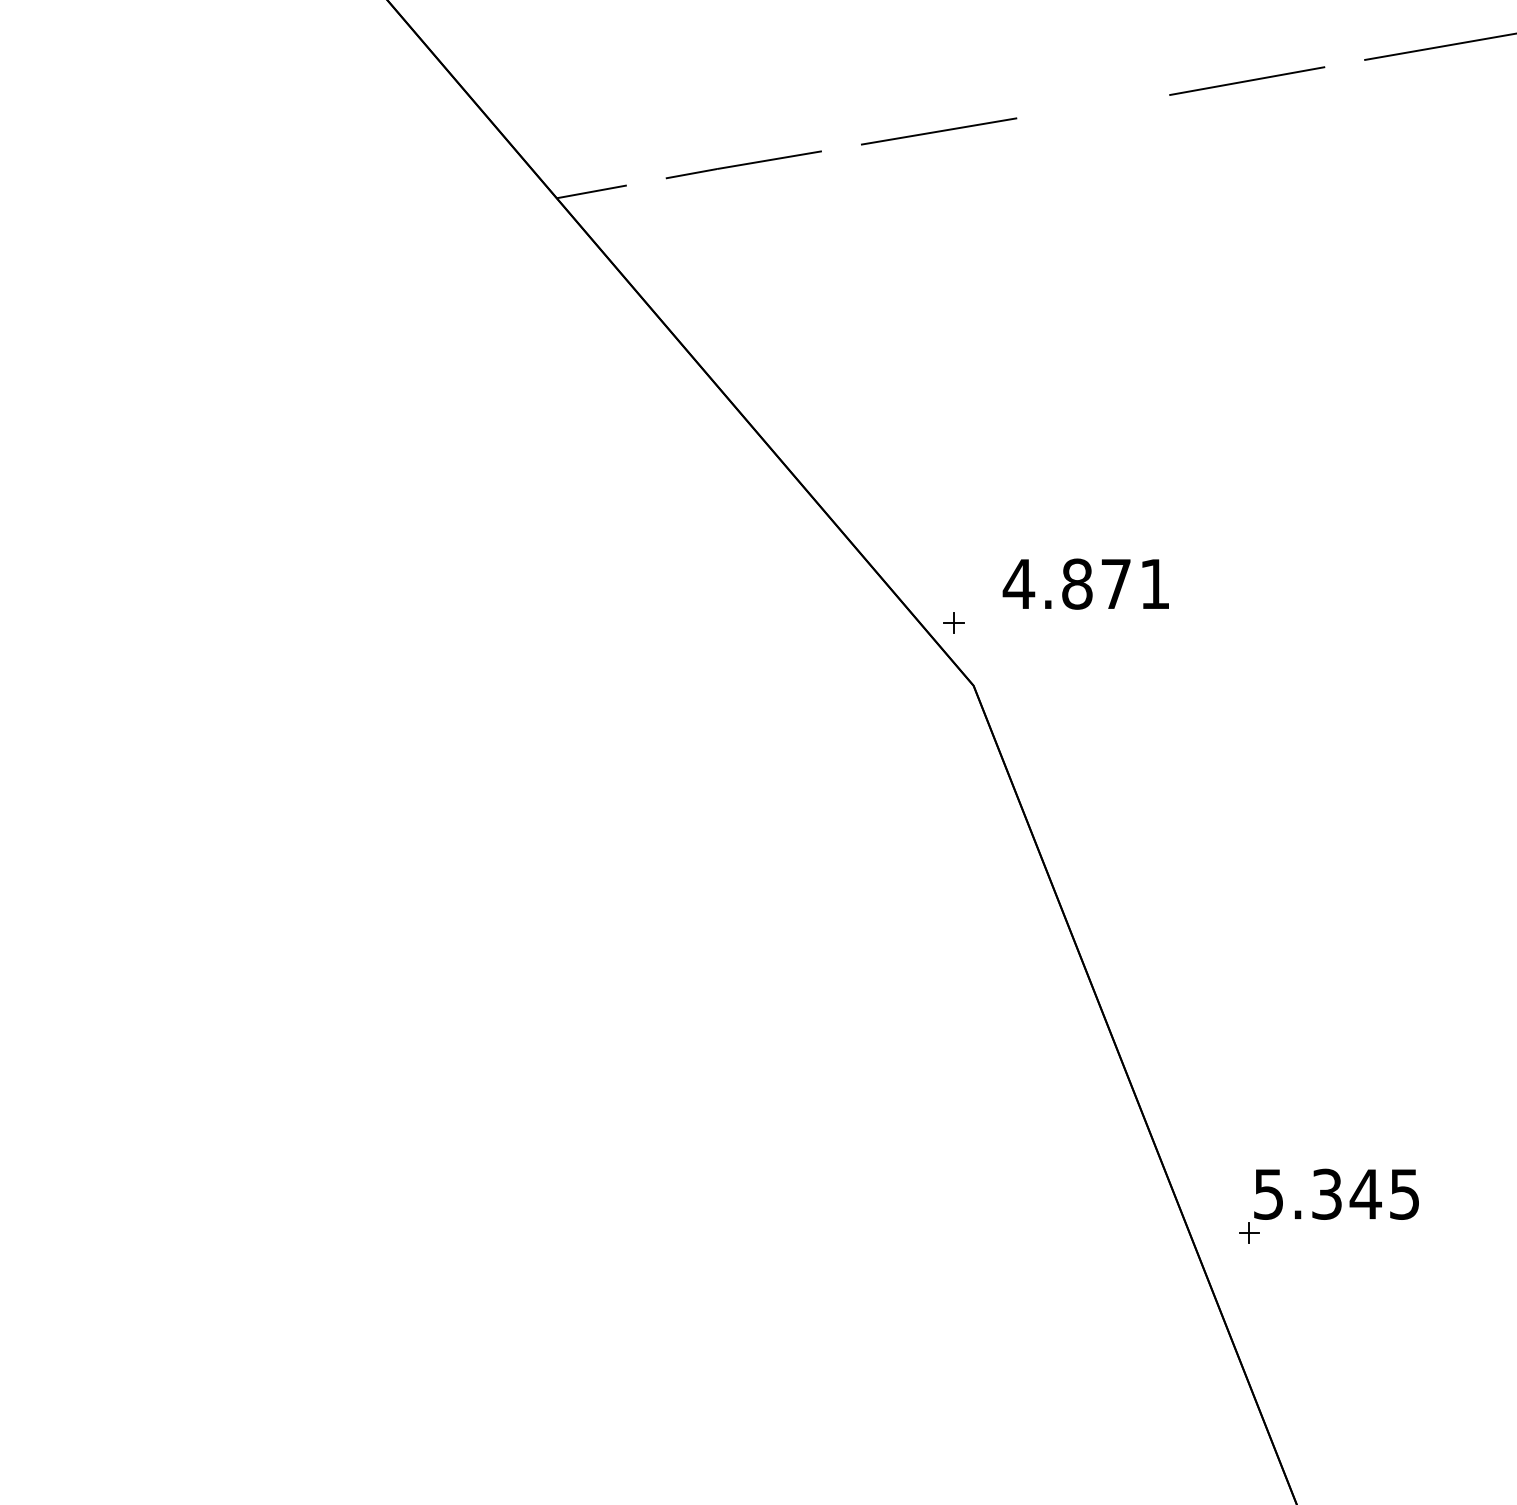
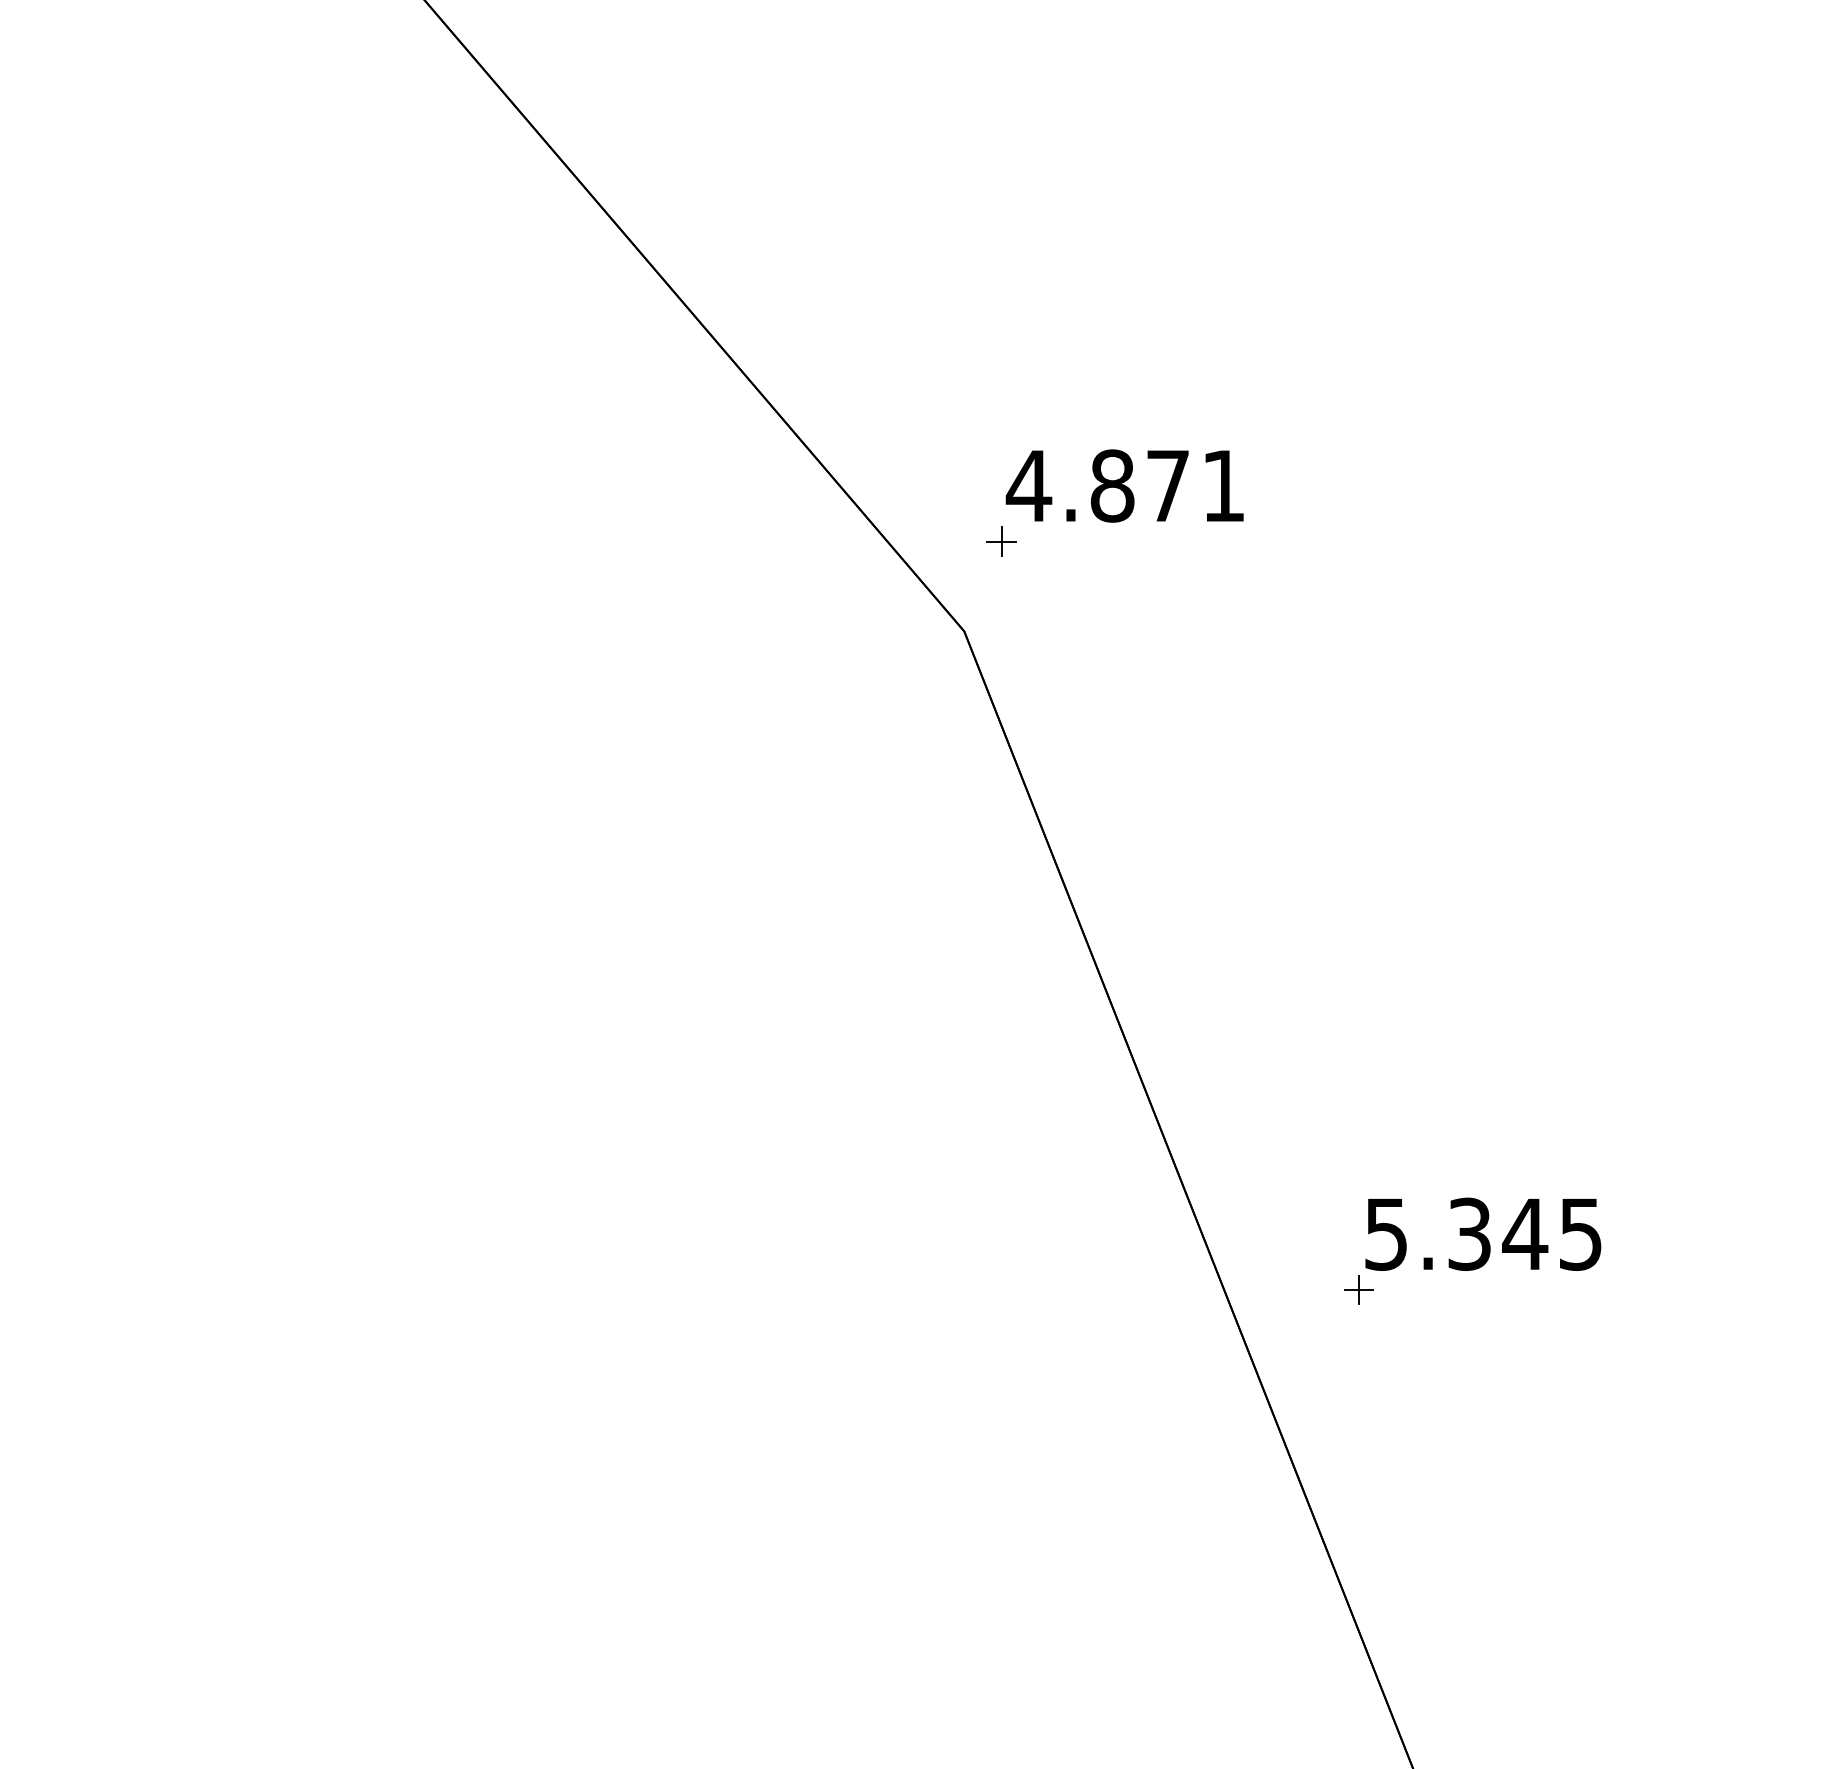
part: (953, 622) -> (1001, 540), moved
part: (1335, 1205) -> (1481, 1250), moved

